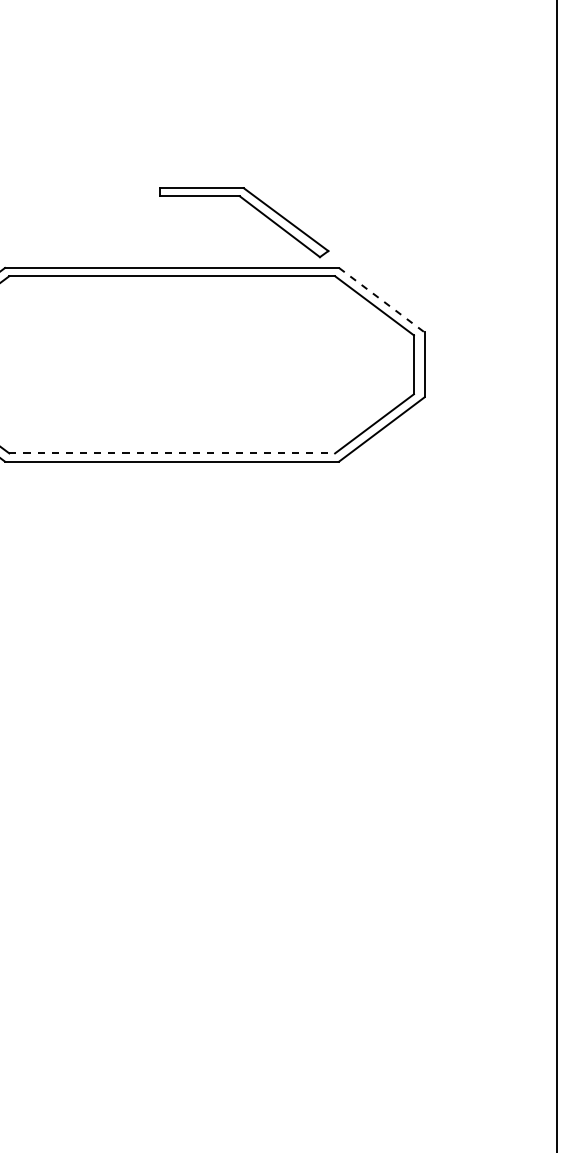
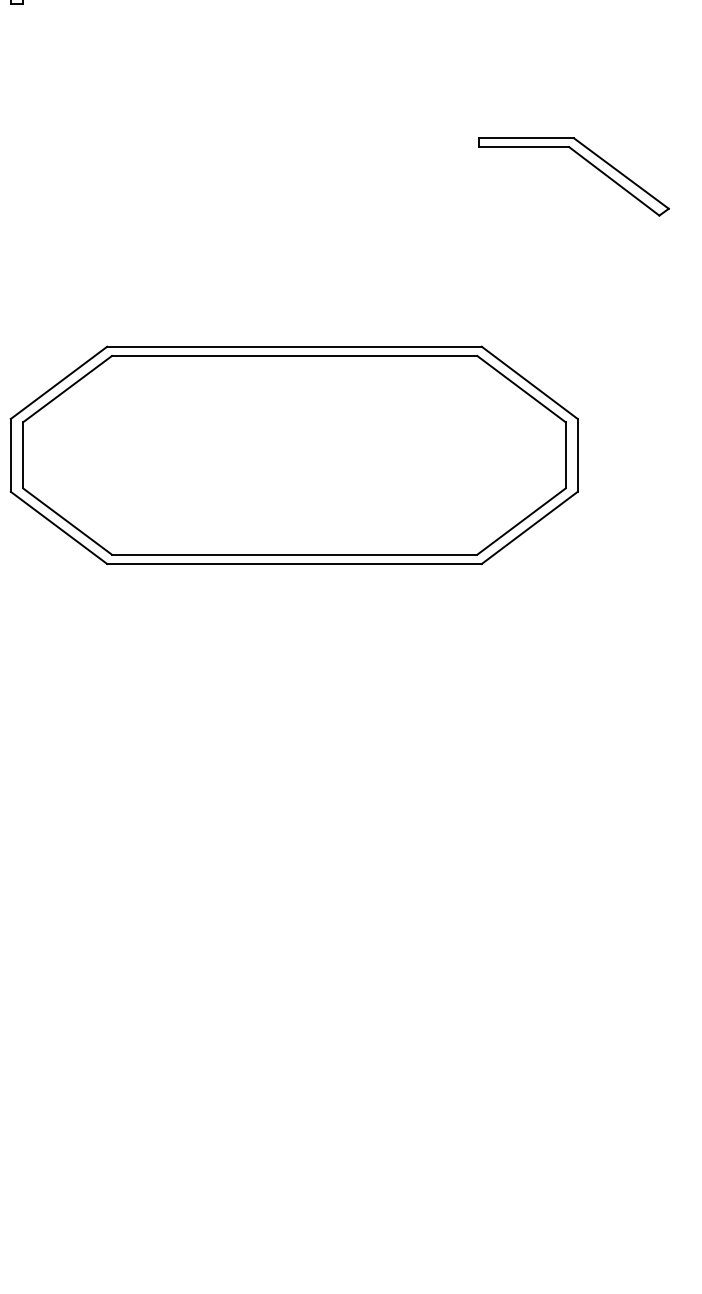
part: (252, 207) -> (583, 159), moved
line: (382, 300) -> (530, 383), dashed -> solid
line: (172, 453) -> (294, 554), dashed -> solid

